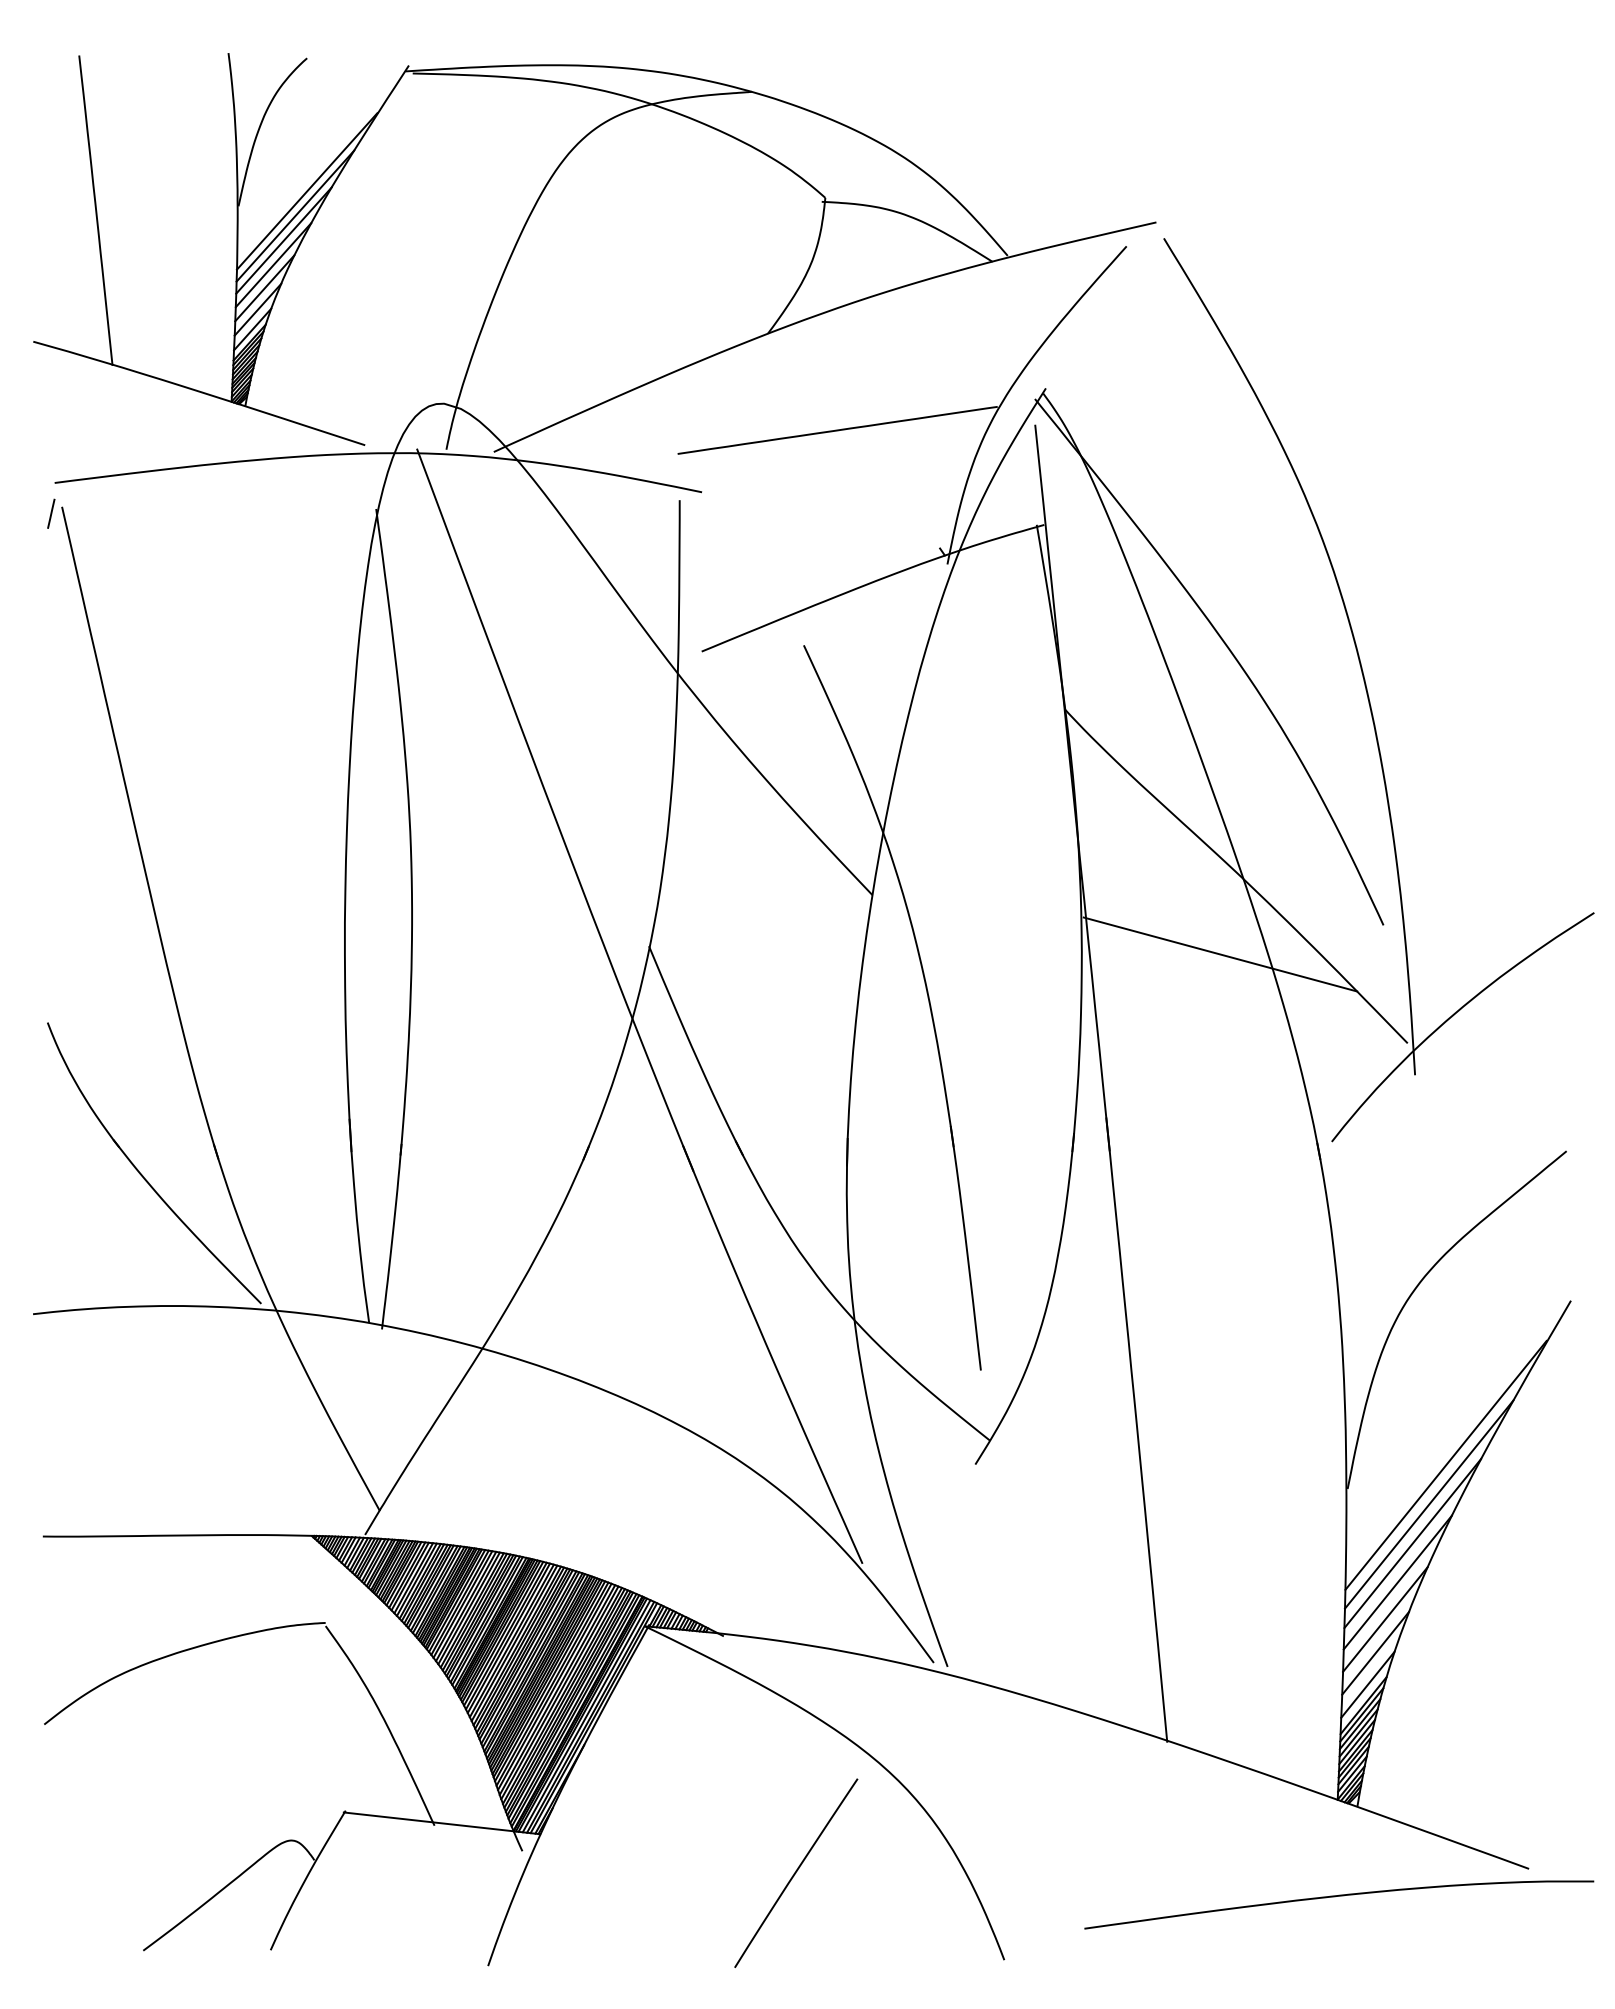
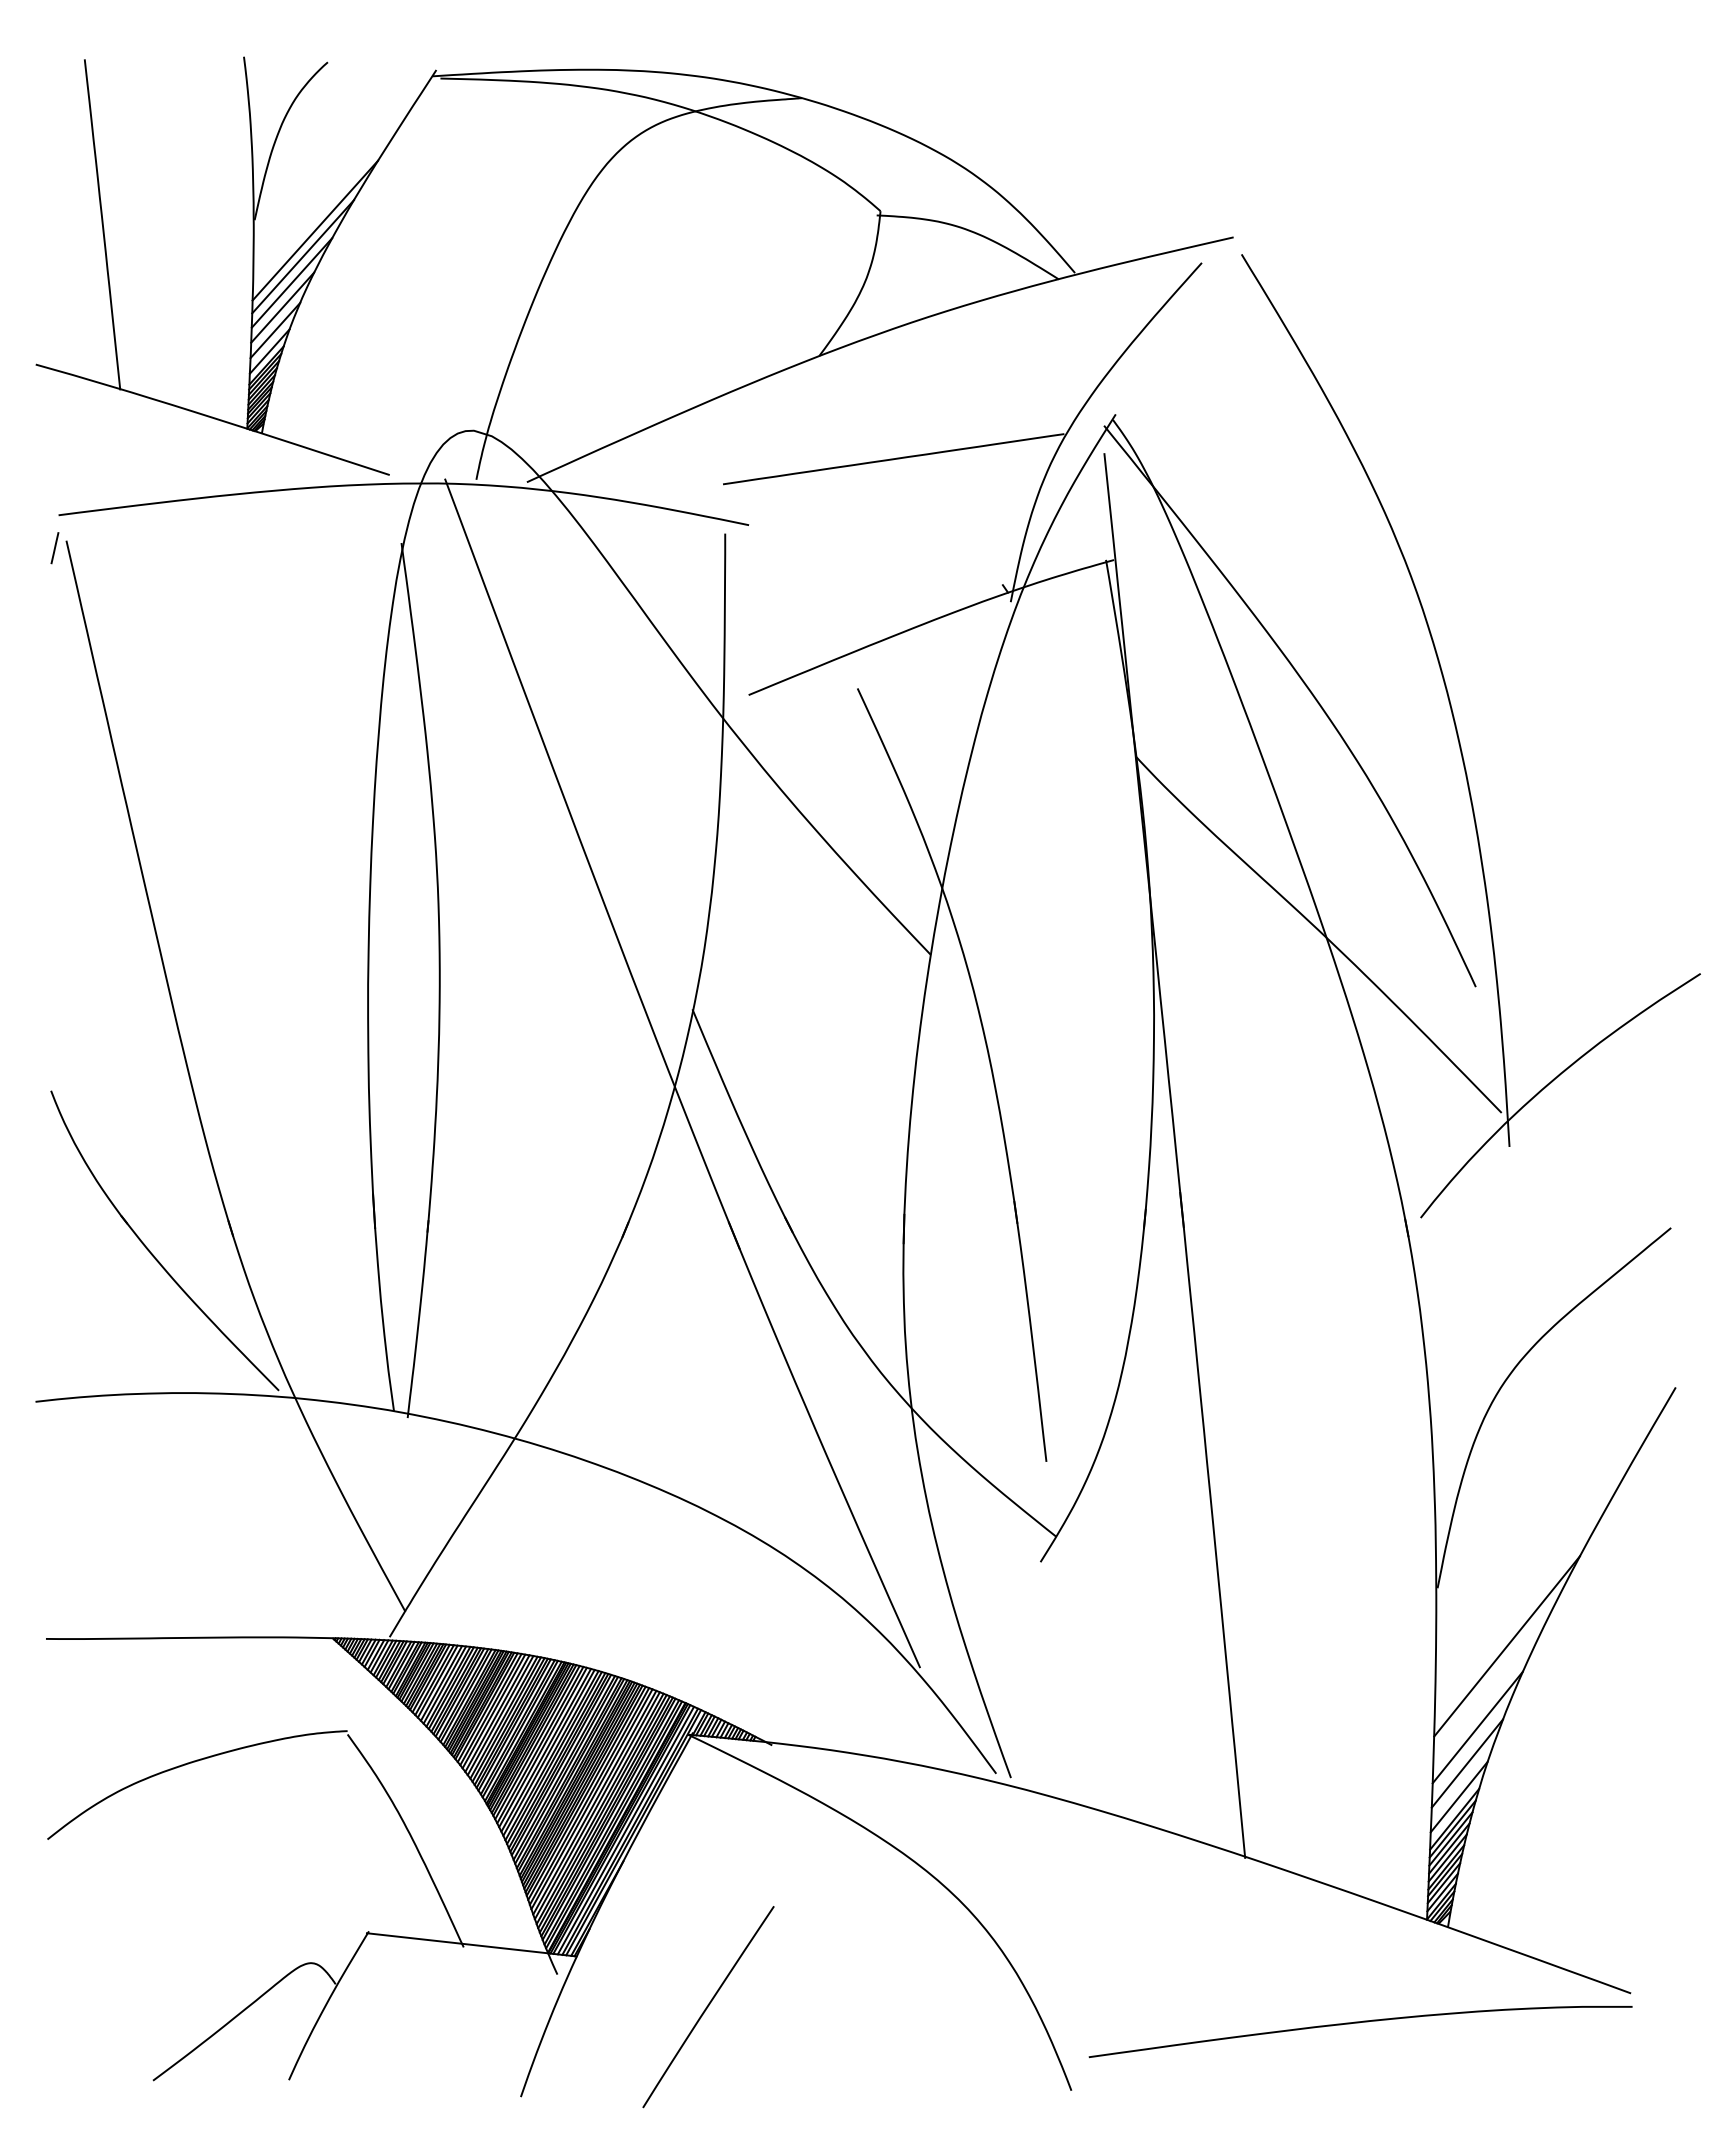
line: (306, 190) -> (327, 203), removed
line: (1220, 953) -> (1301, 1017), removed
line: (1446, 1464) -> (1542, 1562), removed
line: (1429, 1504) -> (1524, 1604), removed
line: (1397, 1582) -> (1490, 1687), removed
curve: (796, 1873) -> (708, 2007), moved
curve: (1338, 1897) -> (1359, 2023), moved

